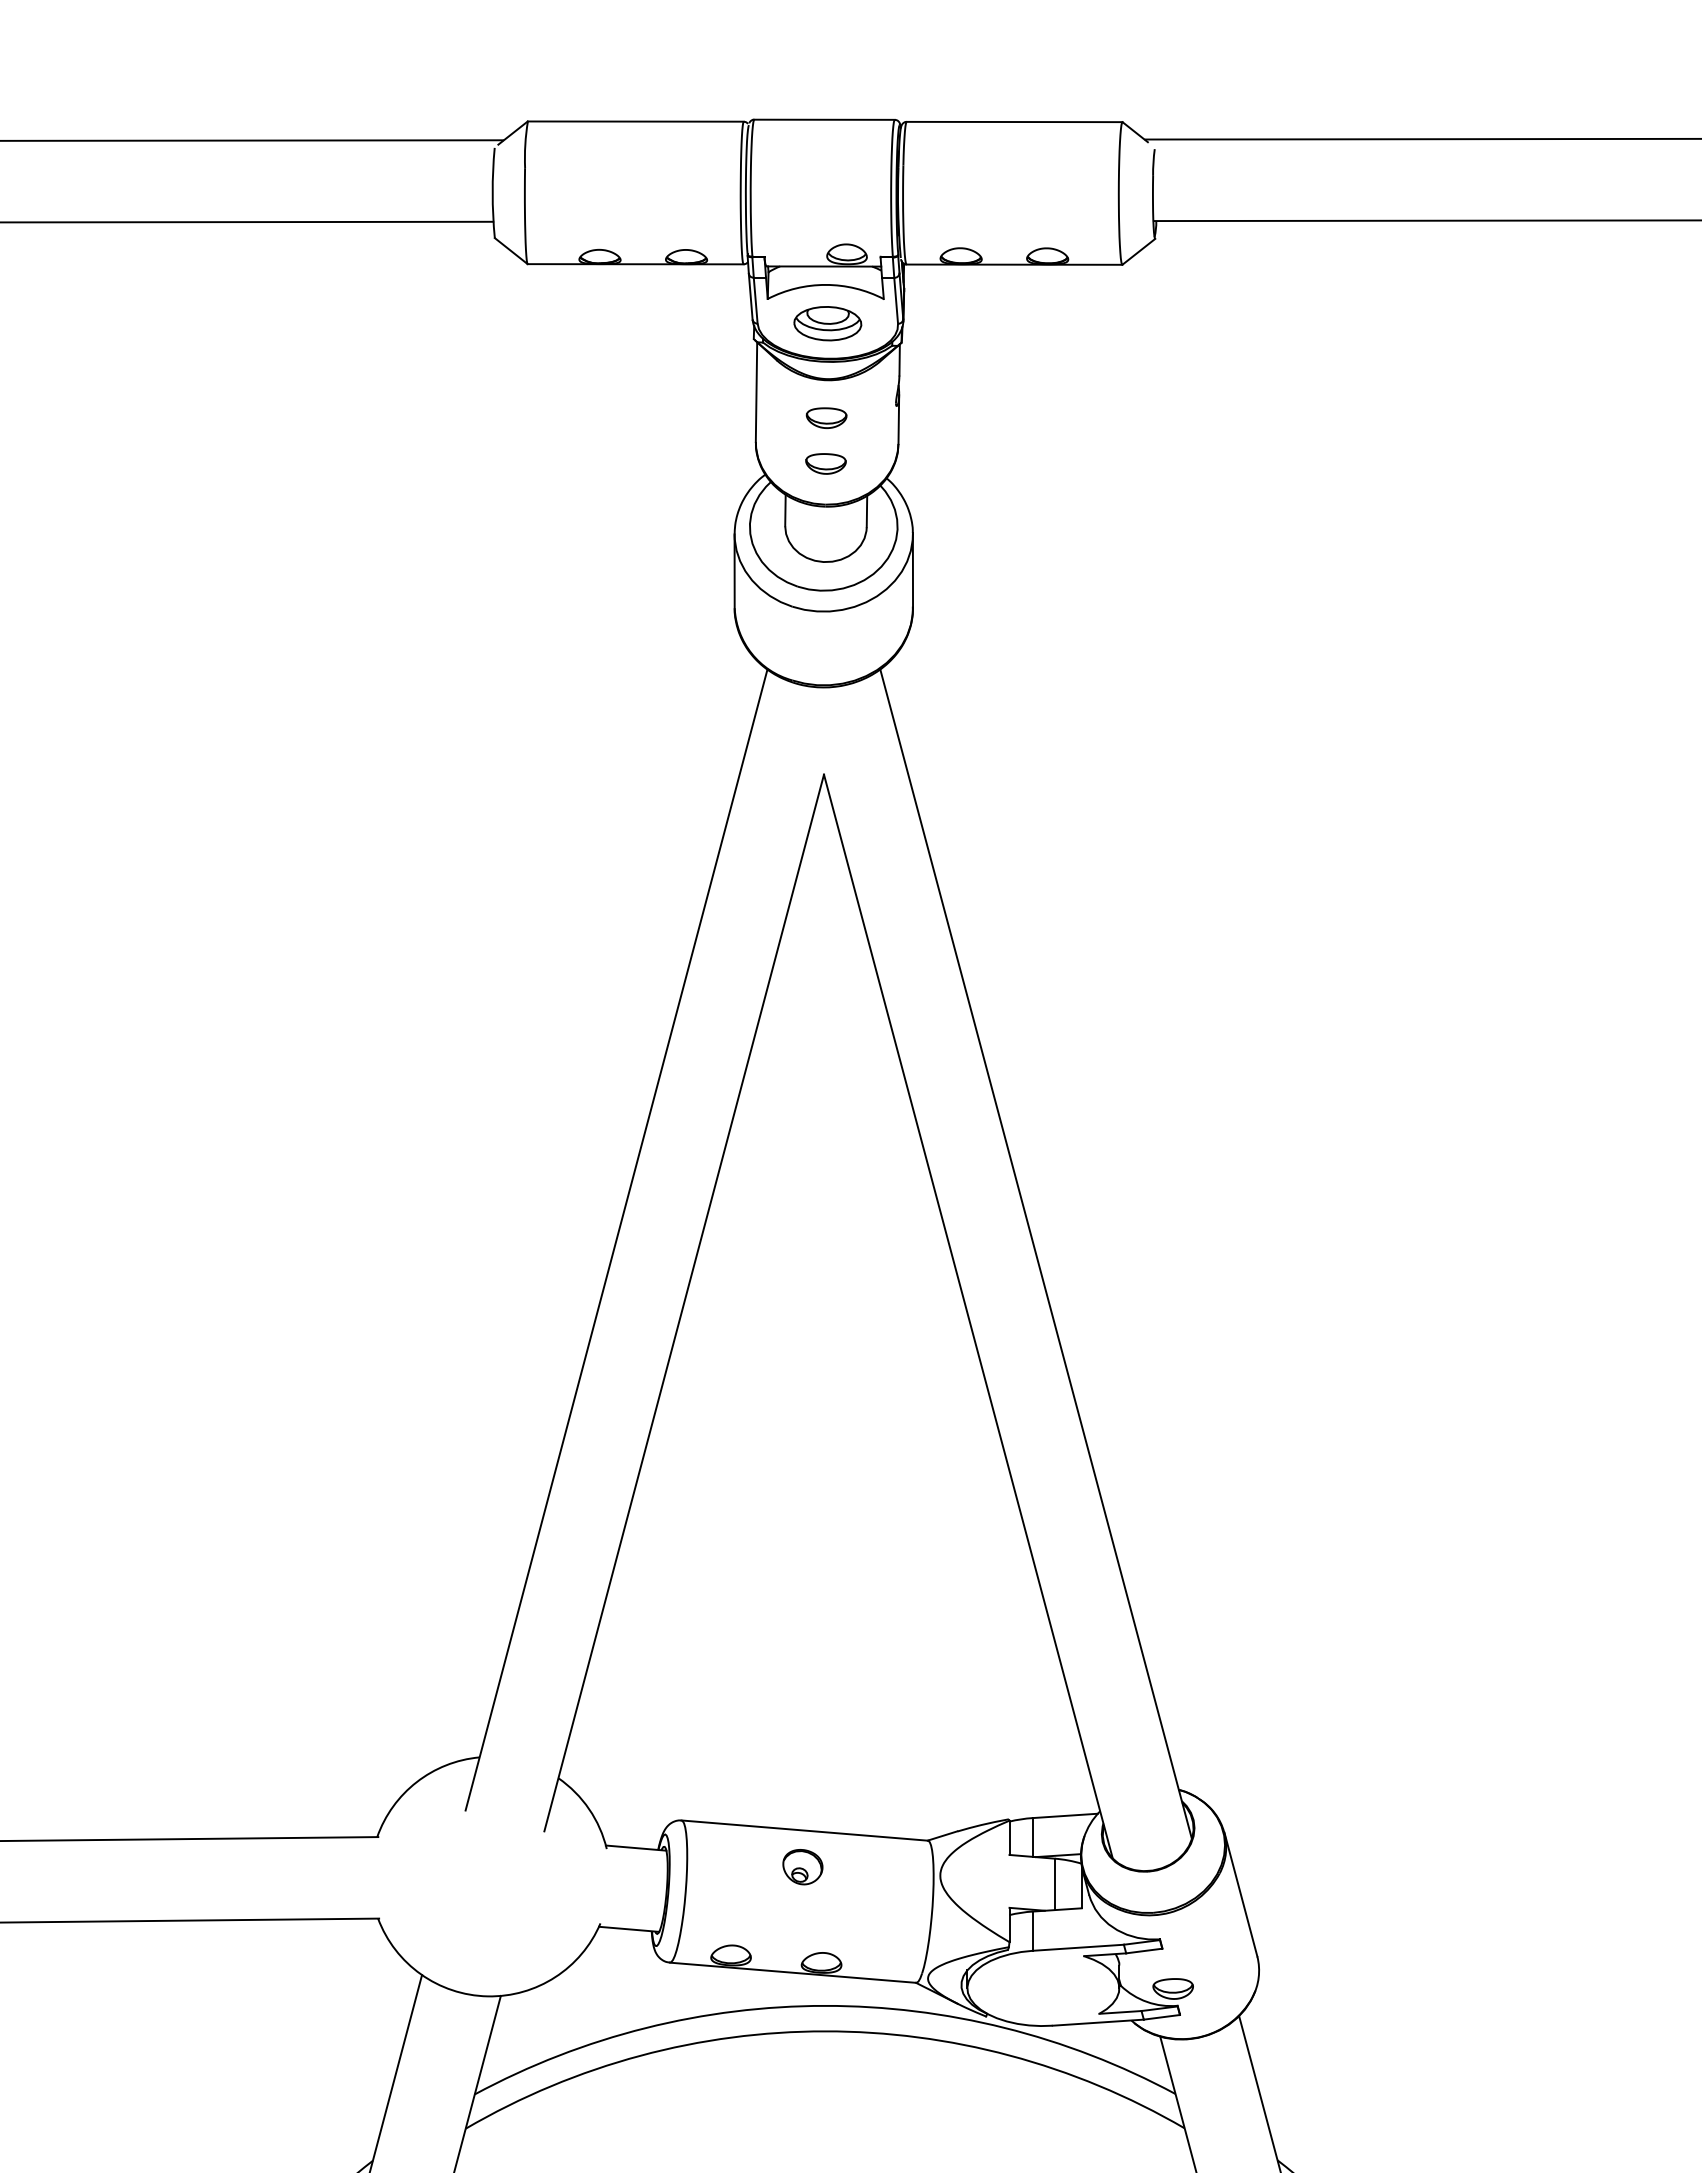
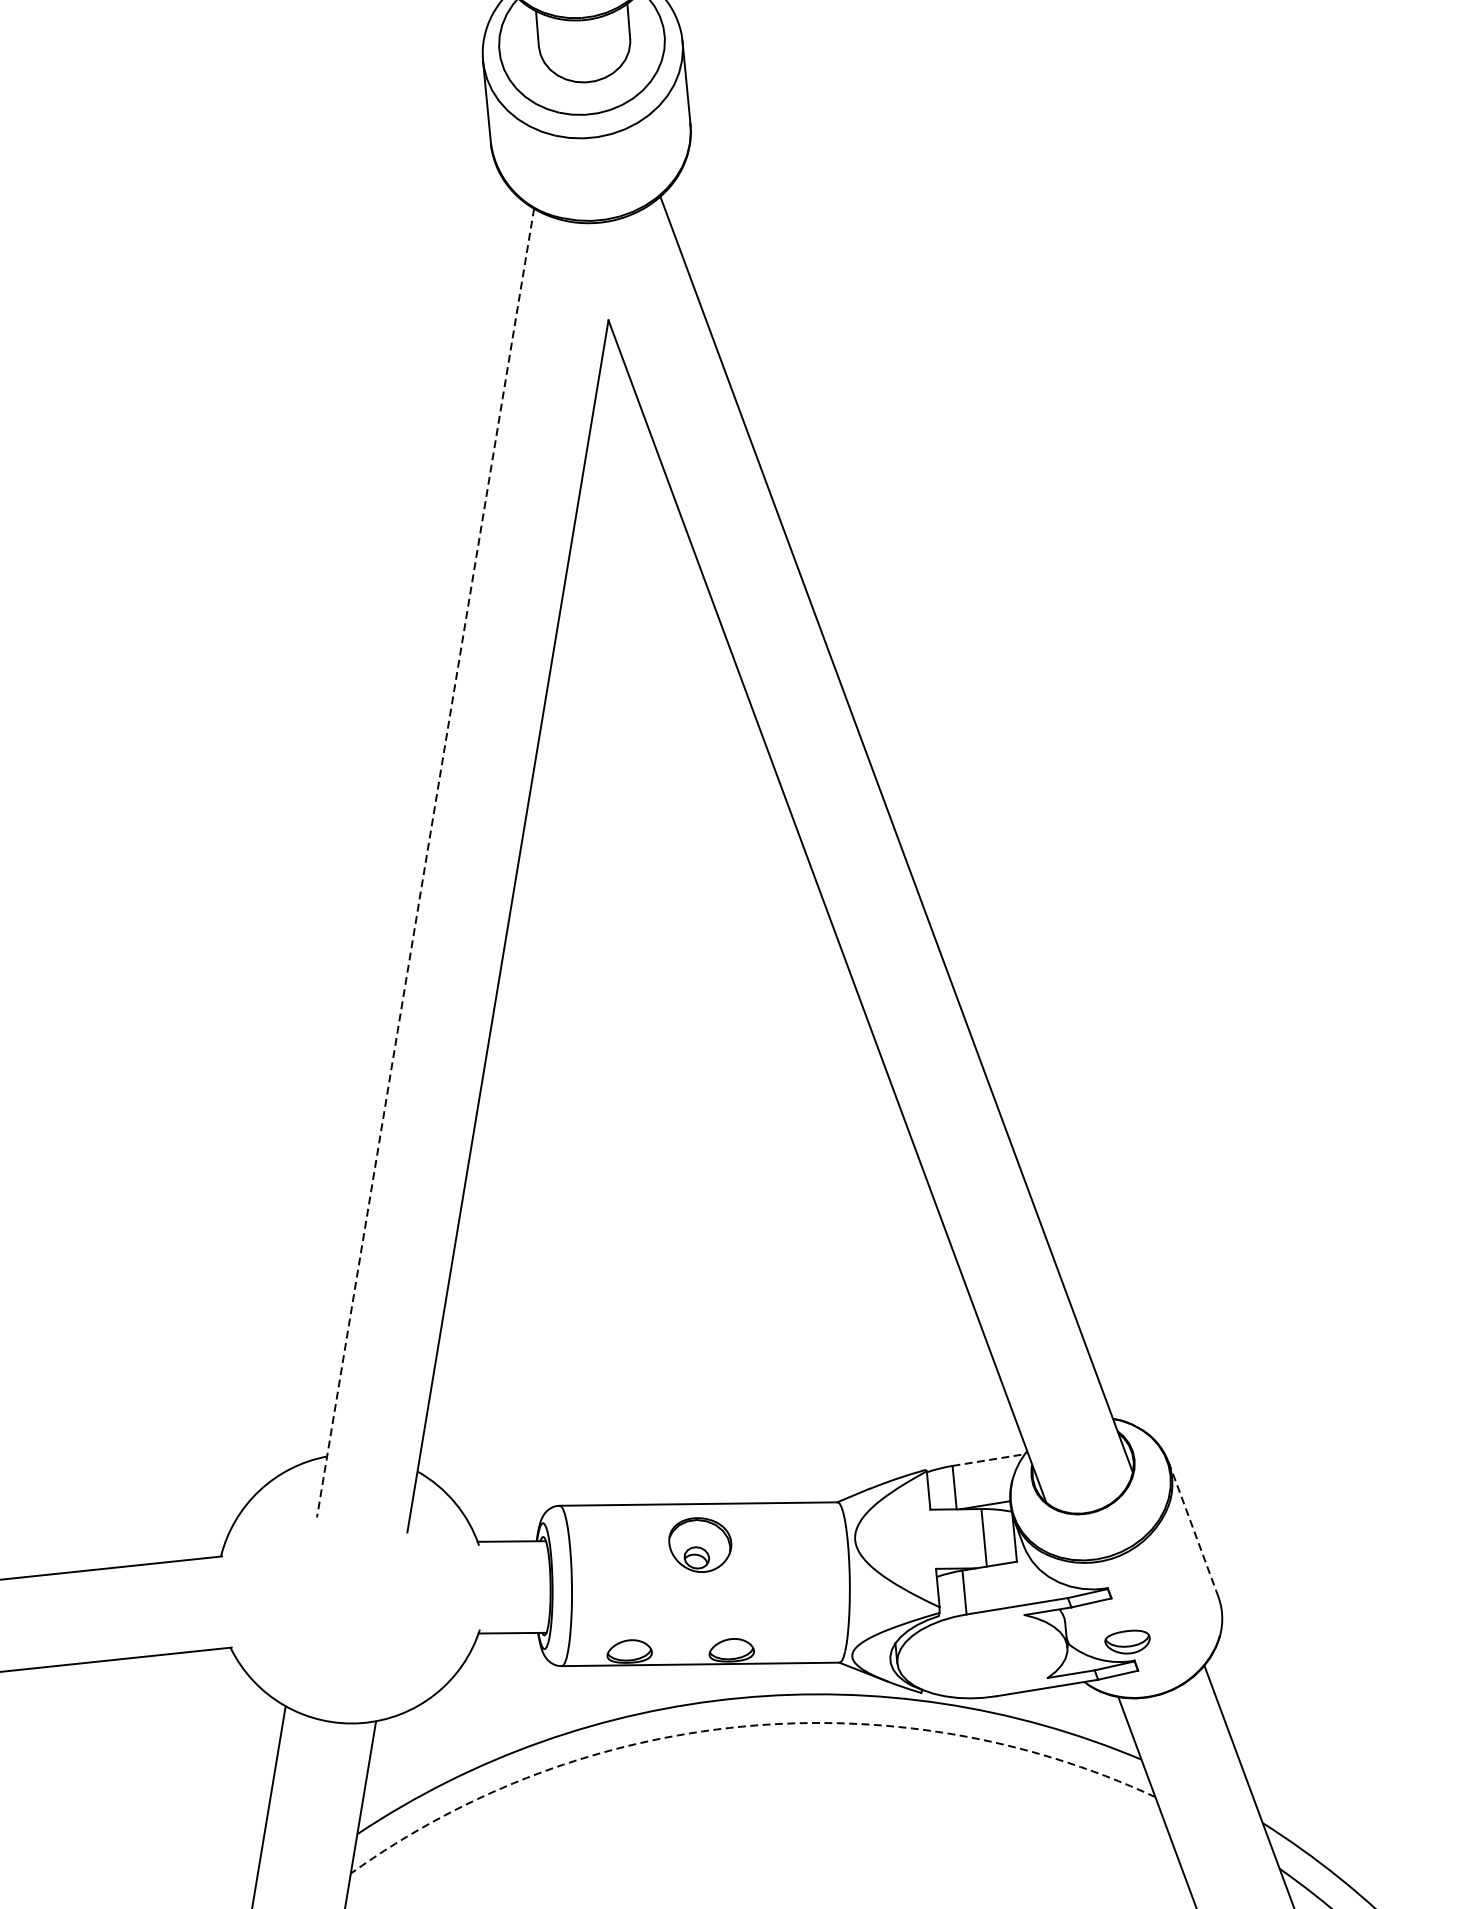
line: (616, 1240) -> (425, 863), solid -> dashed
line: (1065, 1815) -> (988, 1459), solid -> dashed
part: (802, 1867) -> (700, 1545), size x1.4
line: (1240, 1894) -> (1193, 1529), solid -> dashed
arc: (825, 2031) -> (743, 1726), solid -> dashed

